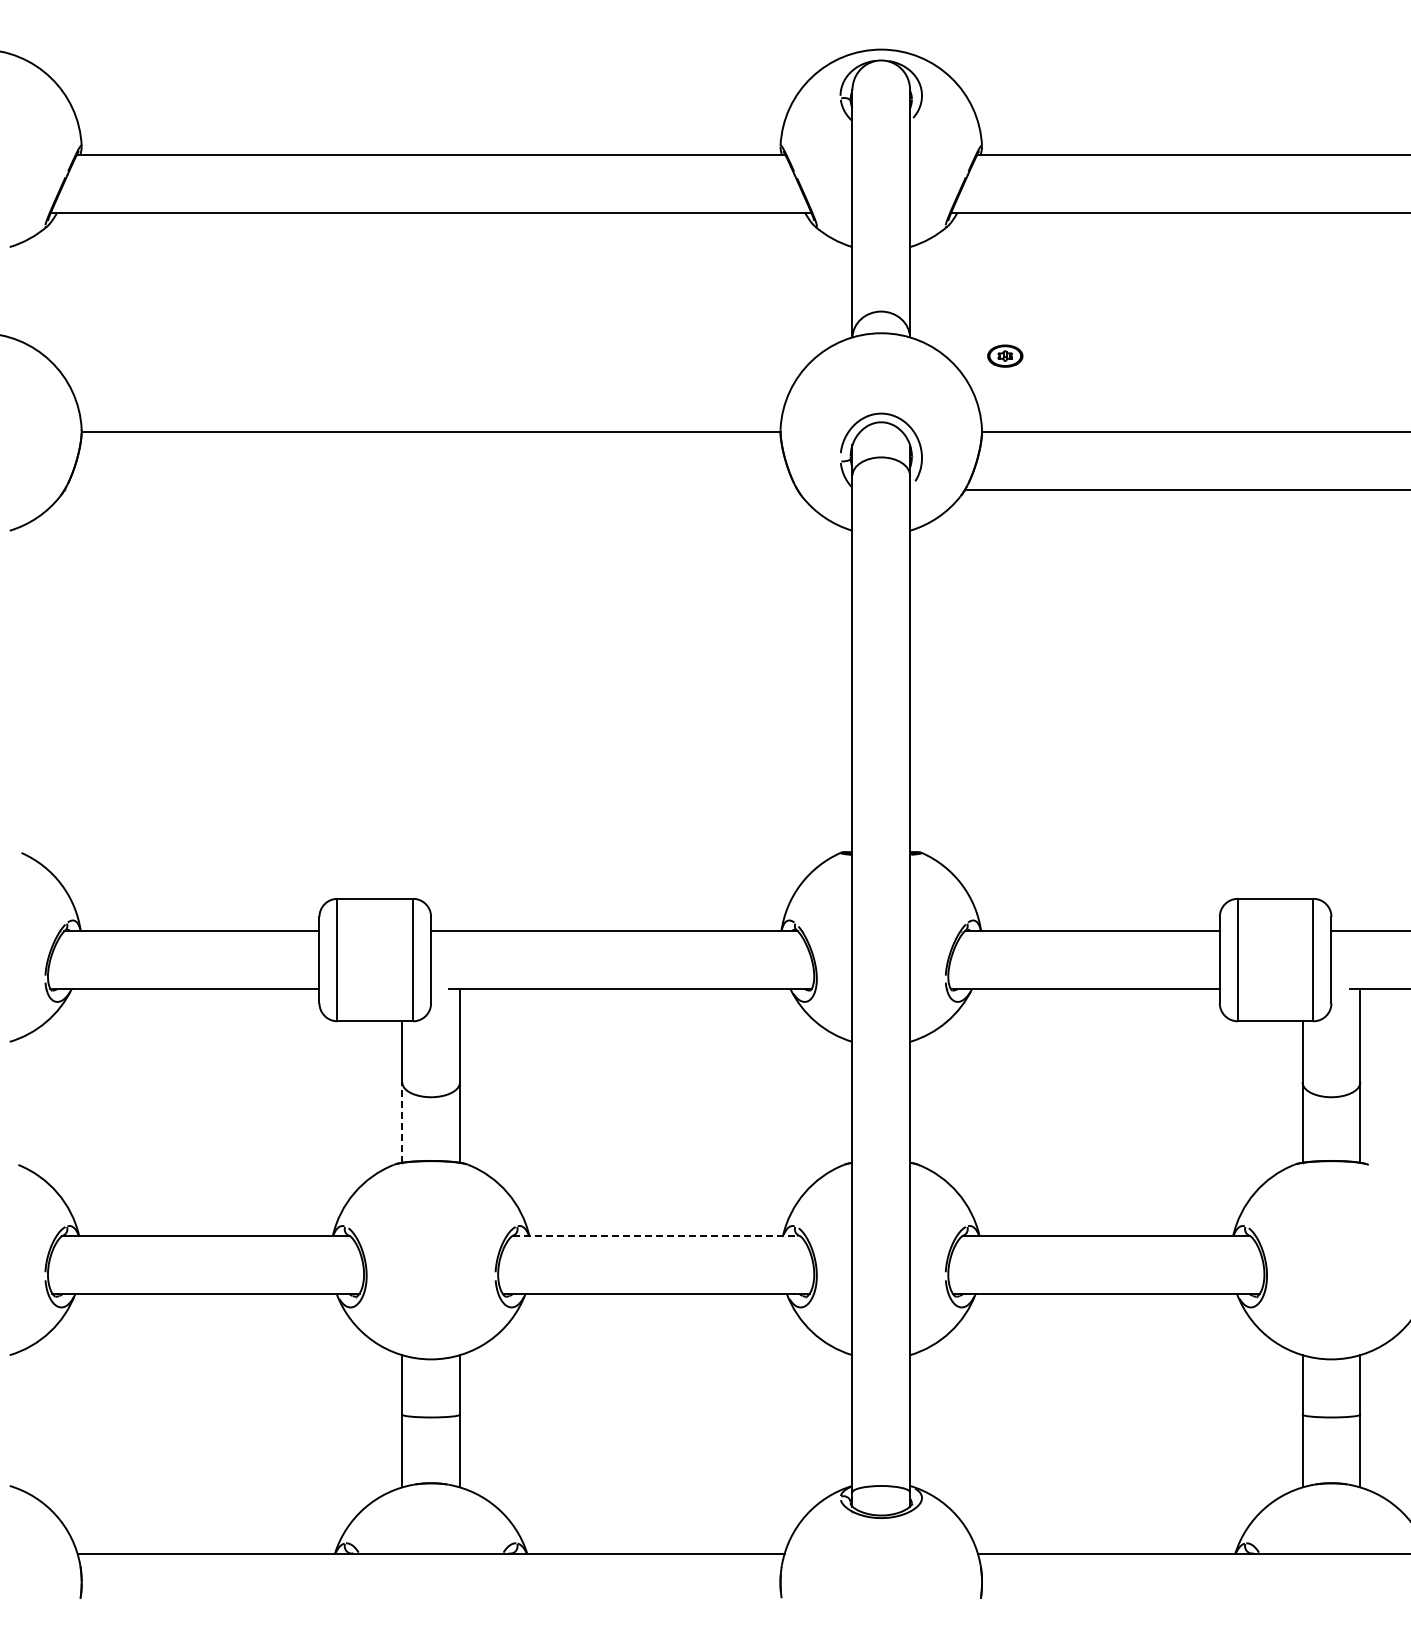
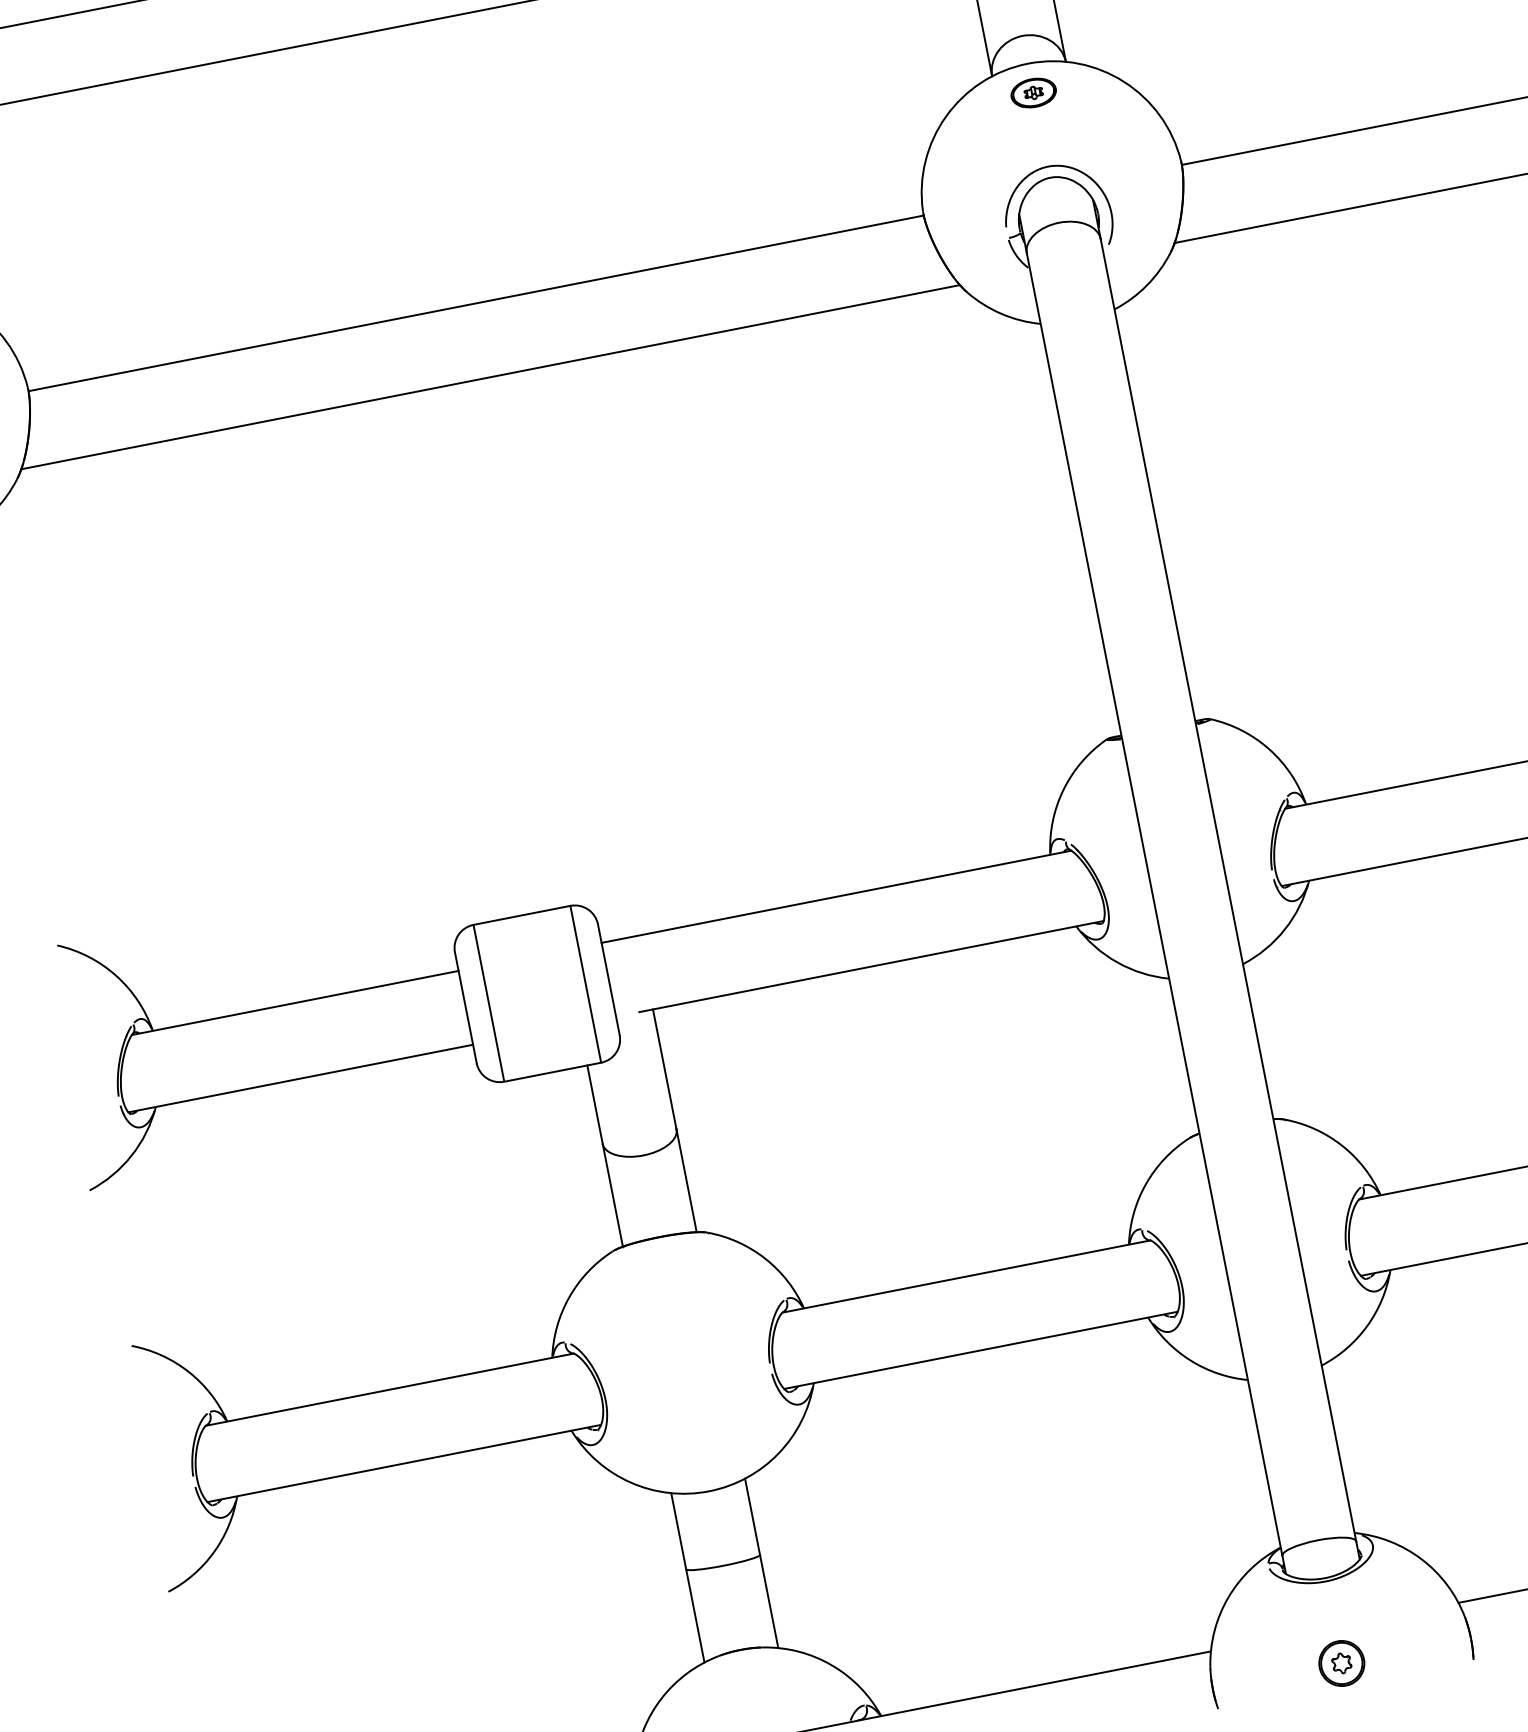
part: (1005, 355) -> (1033, 92), moved
line: (430, 489) -> (489, 377), added
line: (402, 1122) -> (613, 1195), dashed -> solid
line: (656, 1235) -> (966, 1275), dashed -> solid
part: (881, 1582) -> (1342, 1663), added

